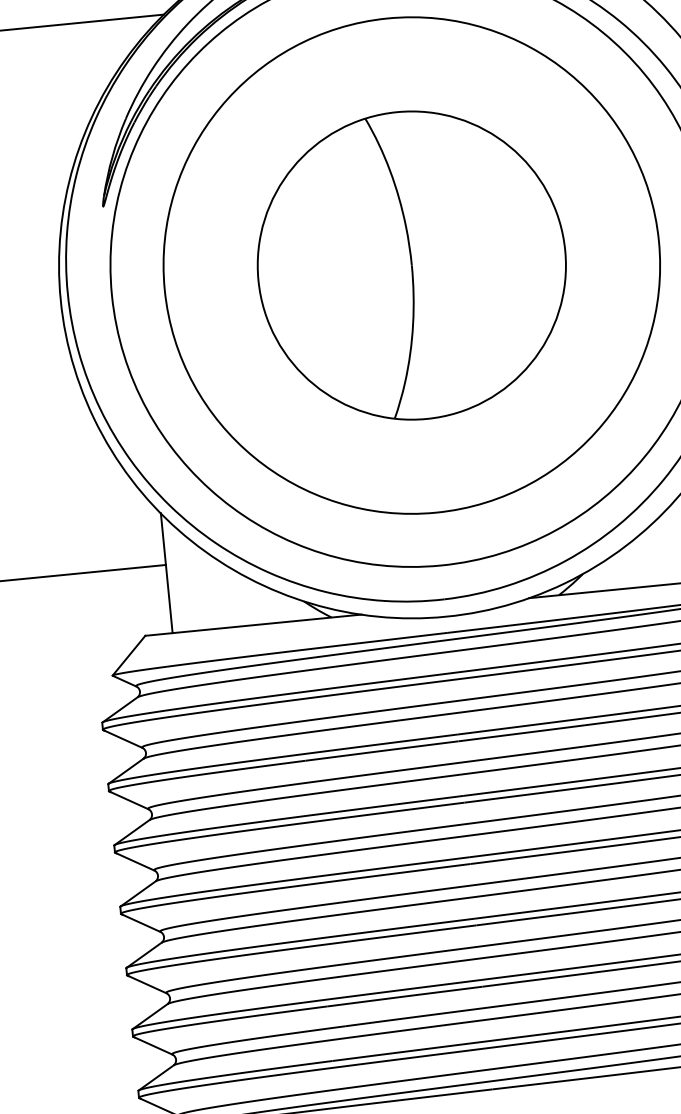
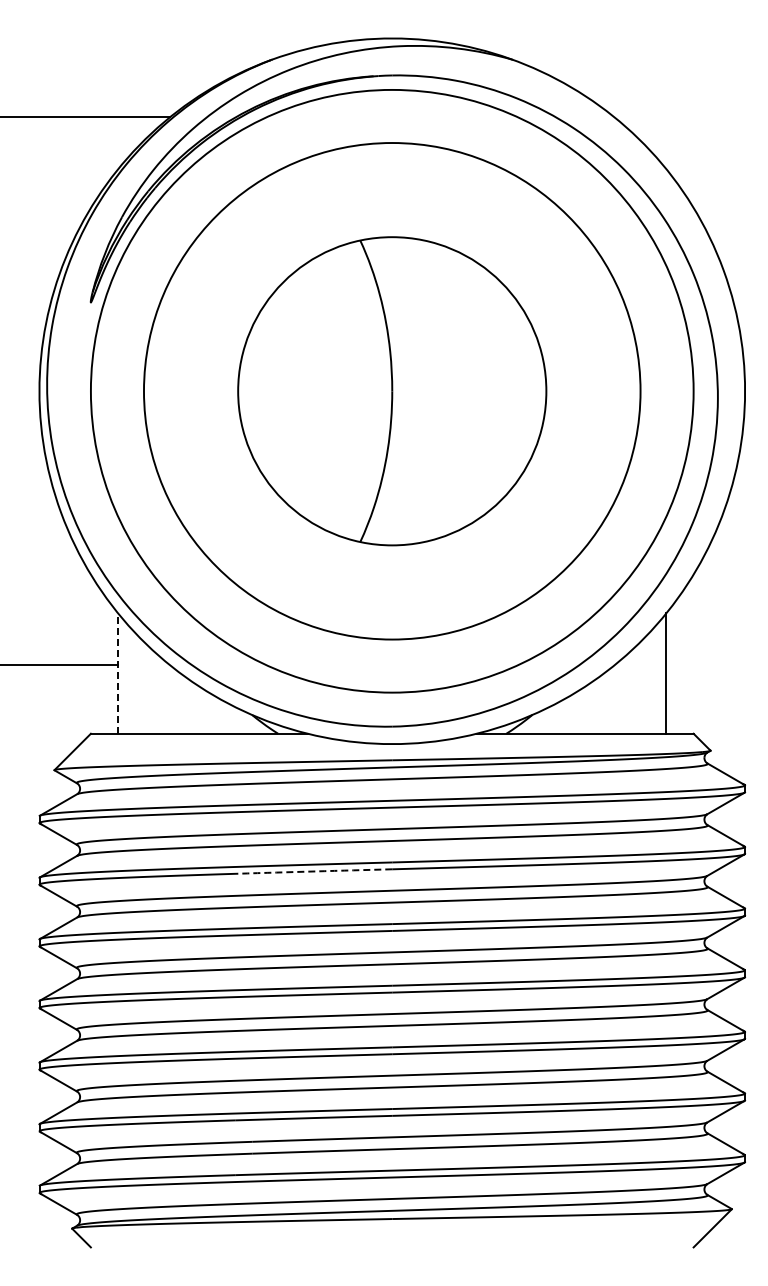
line: (166, 572) -> (118, 672), solid -> dashed
arc: (382, 750) -> (315, 871), solid -> dashed

